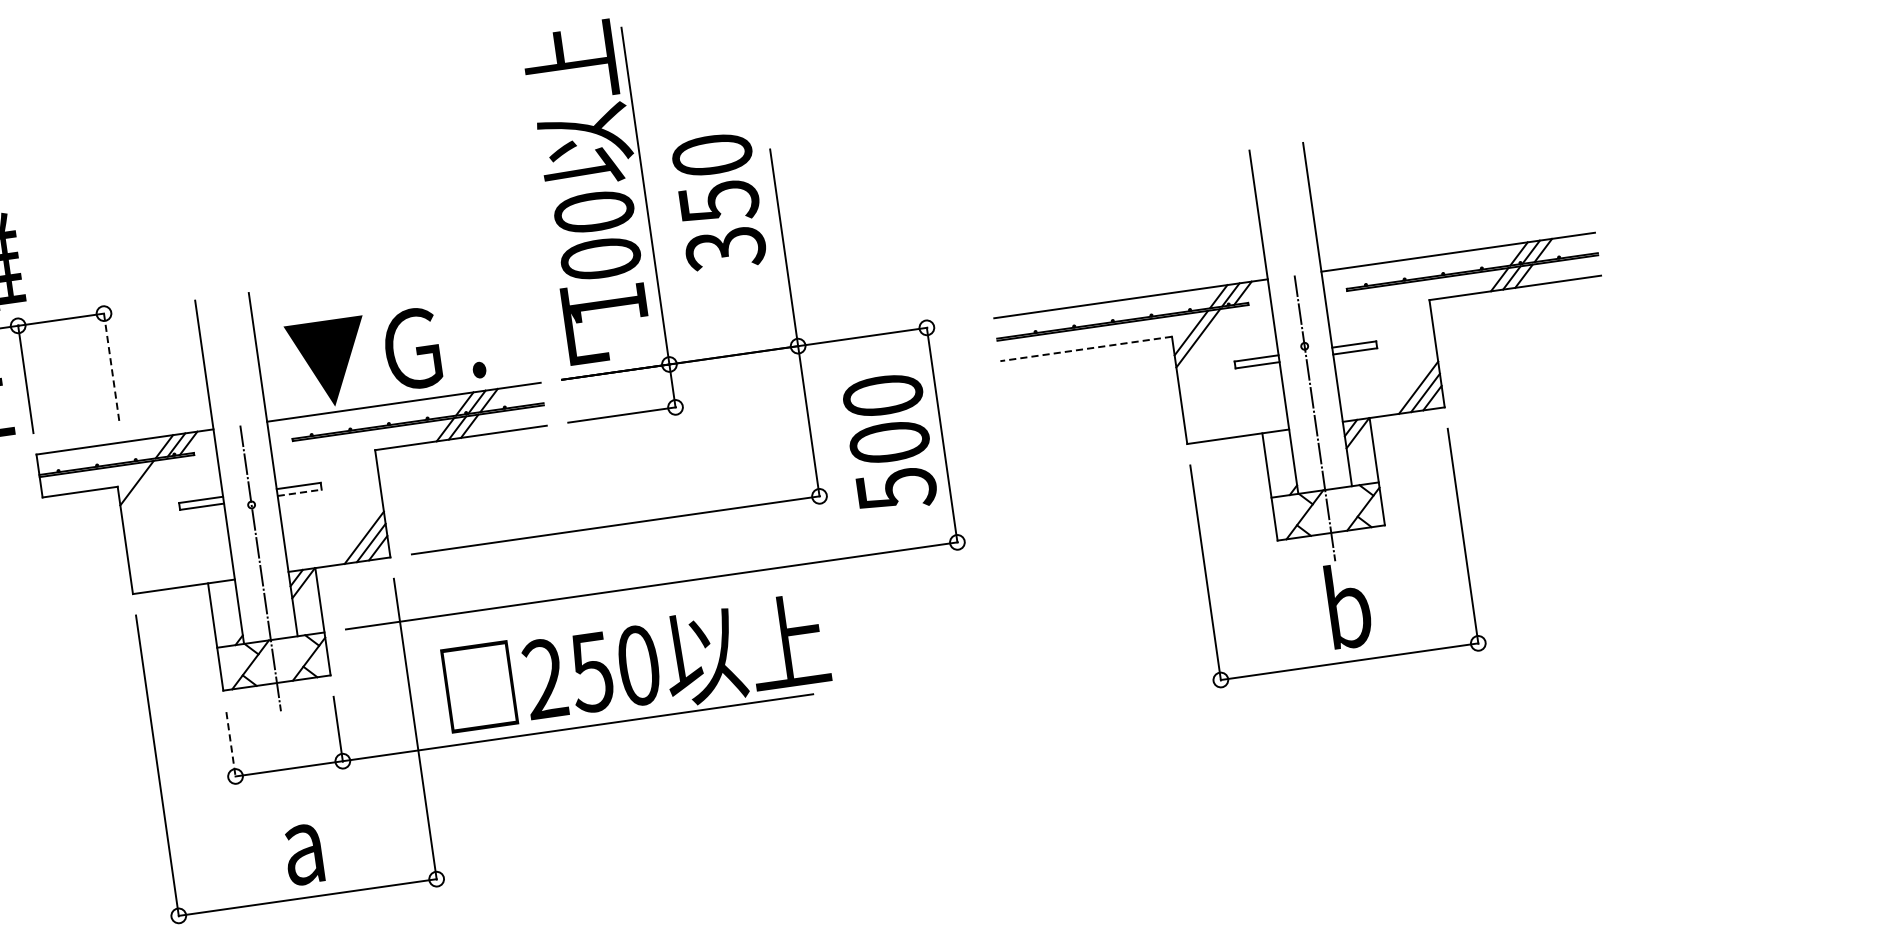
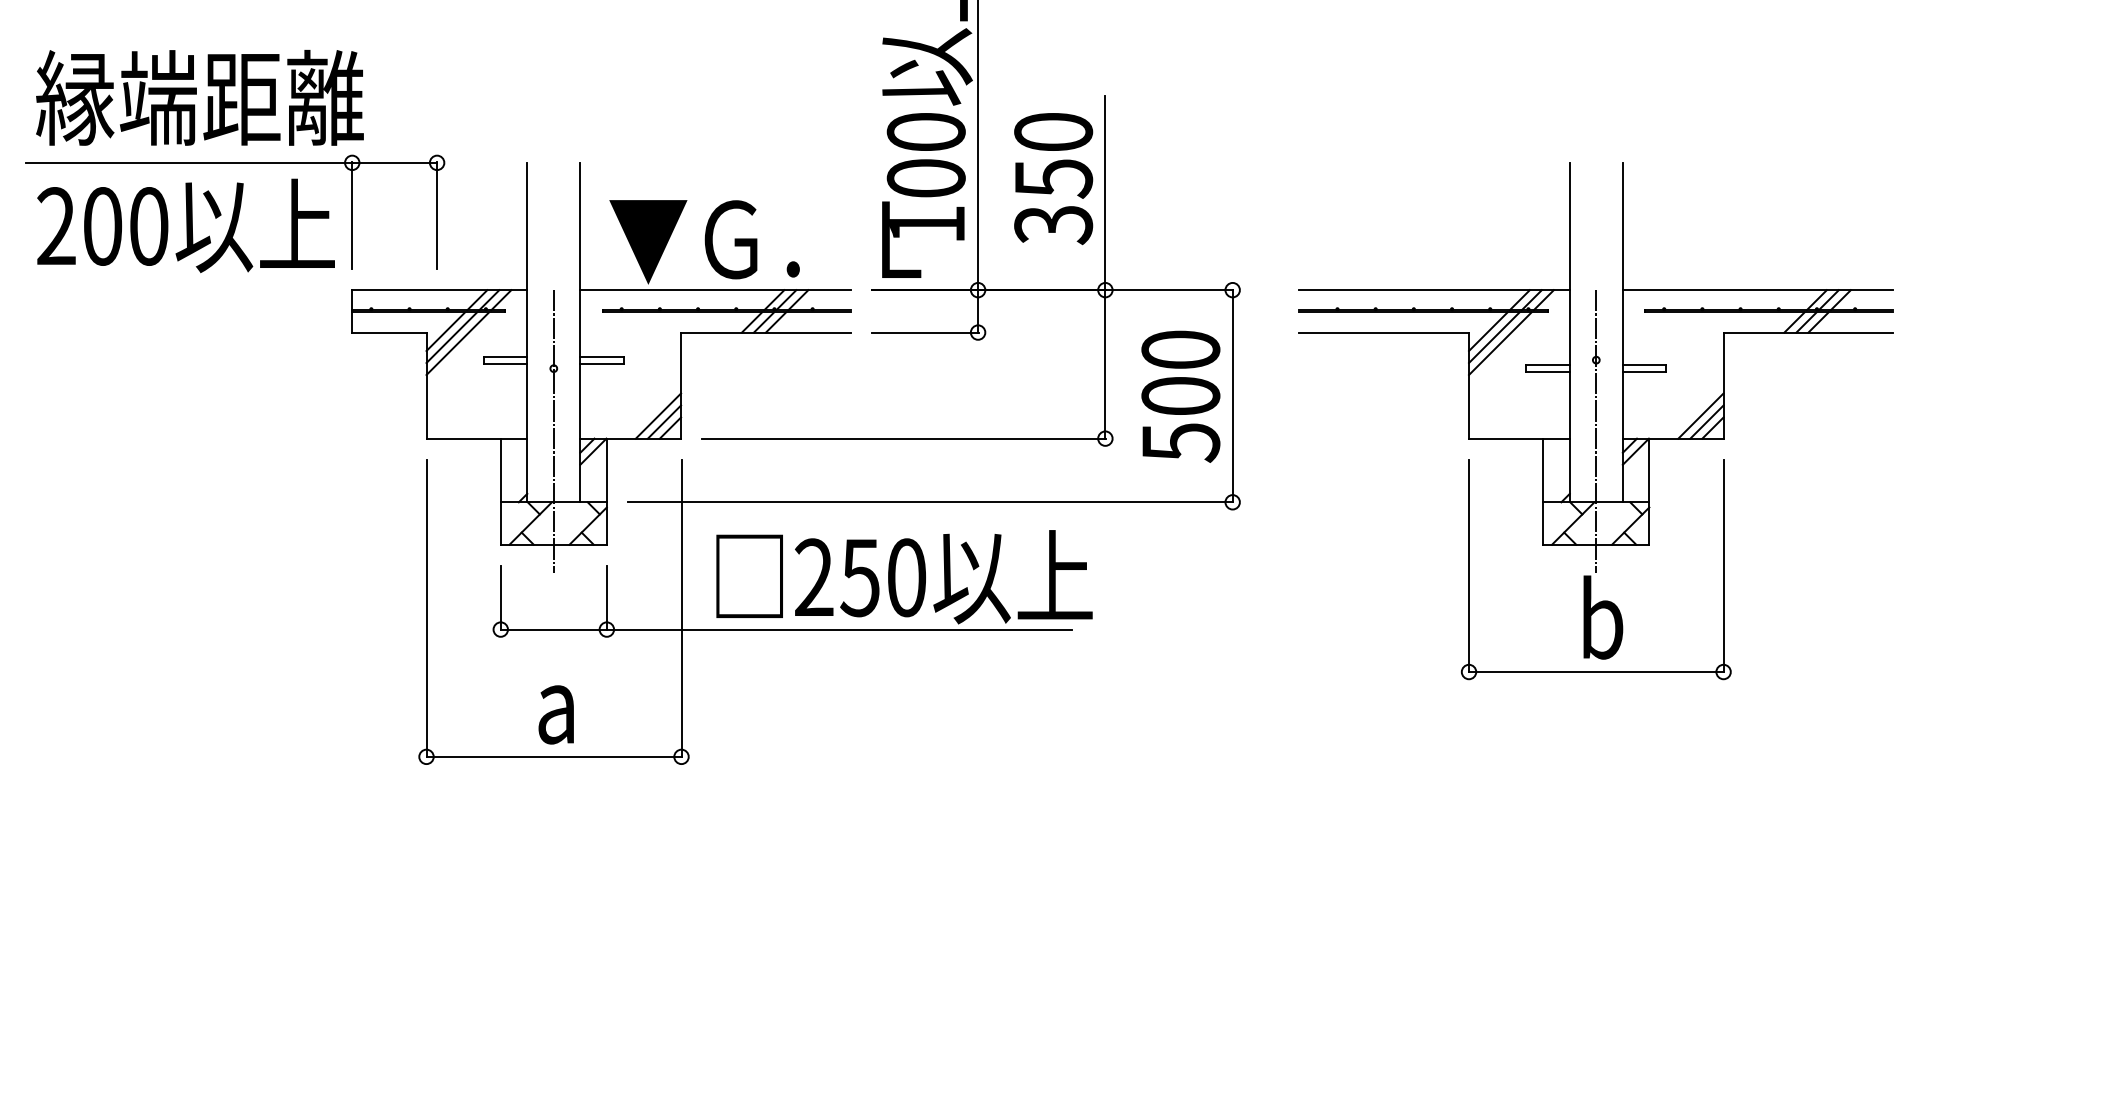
text: (719, 203) -> (1053, 179), moved
line: (1205, 343) -> (1500, 343), added
line: (1086, 348) -> (1384, 332), dashed -> solid
line: (111, 366) -> (437, 215), dashed -> solid
line: (143, 488) -> (451, 337), added
line: (300, 492) -> (602, 363), dashed -> solid
line: (150, 493) -> (457, 343), added
line: (230, 745) -> (500, 598), dashed -> solid

